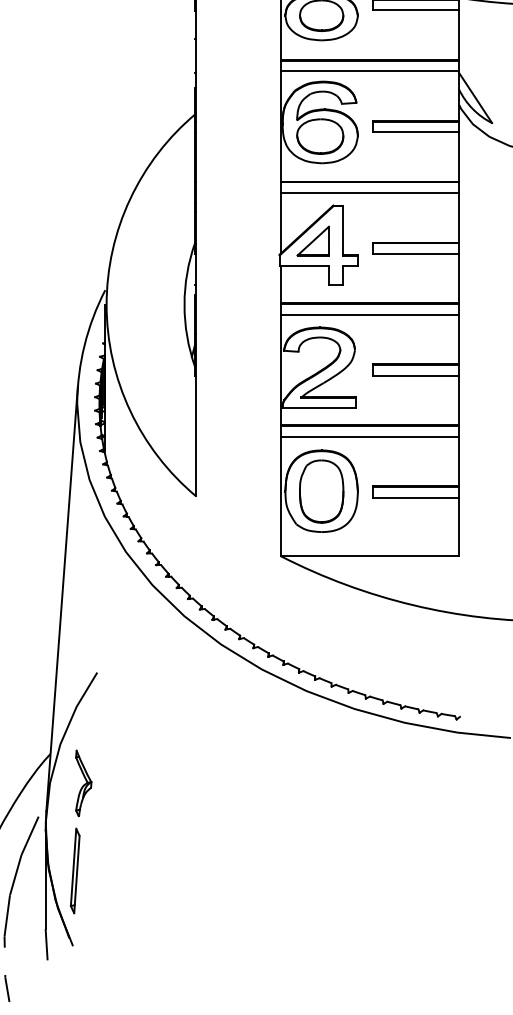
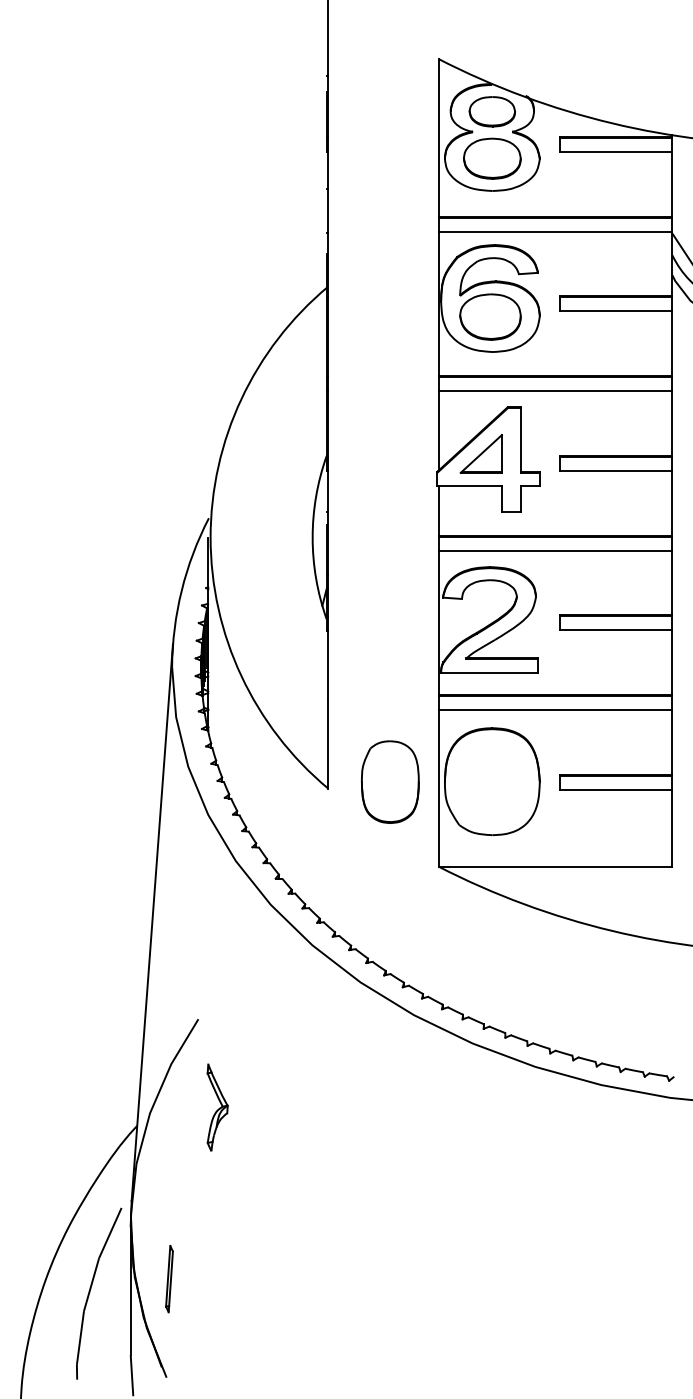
part: (321, 491) -> (390, 781), moved
part: (83, 783) -> (217, 1107), moved
part: (75, 870) -> (169, 1278), size x0.6

